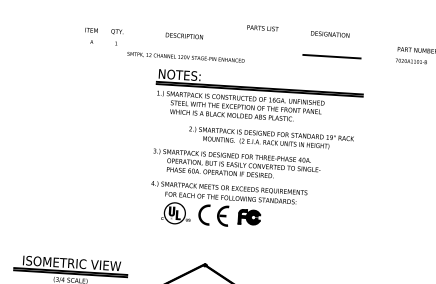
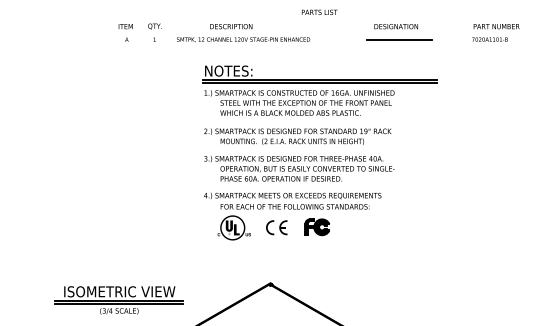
text: (329, 34) -> (395, 26), moved
text: (185, 57) -> (243, 39), moved
text: (271, 138) -> (297, 136), moved
part: (213, 215) -> (276, 227), size x0.62

